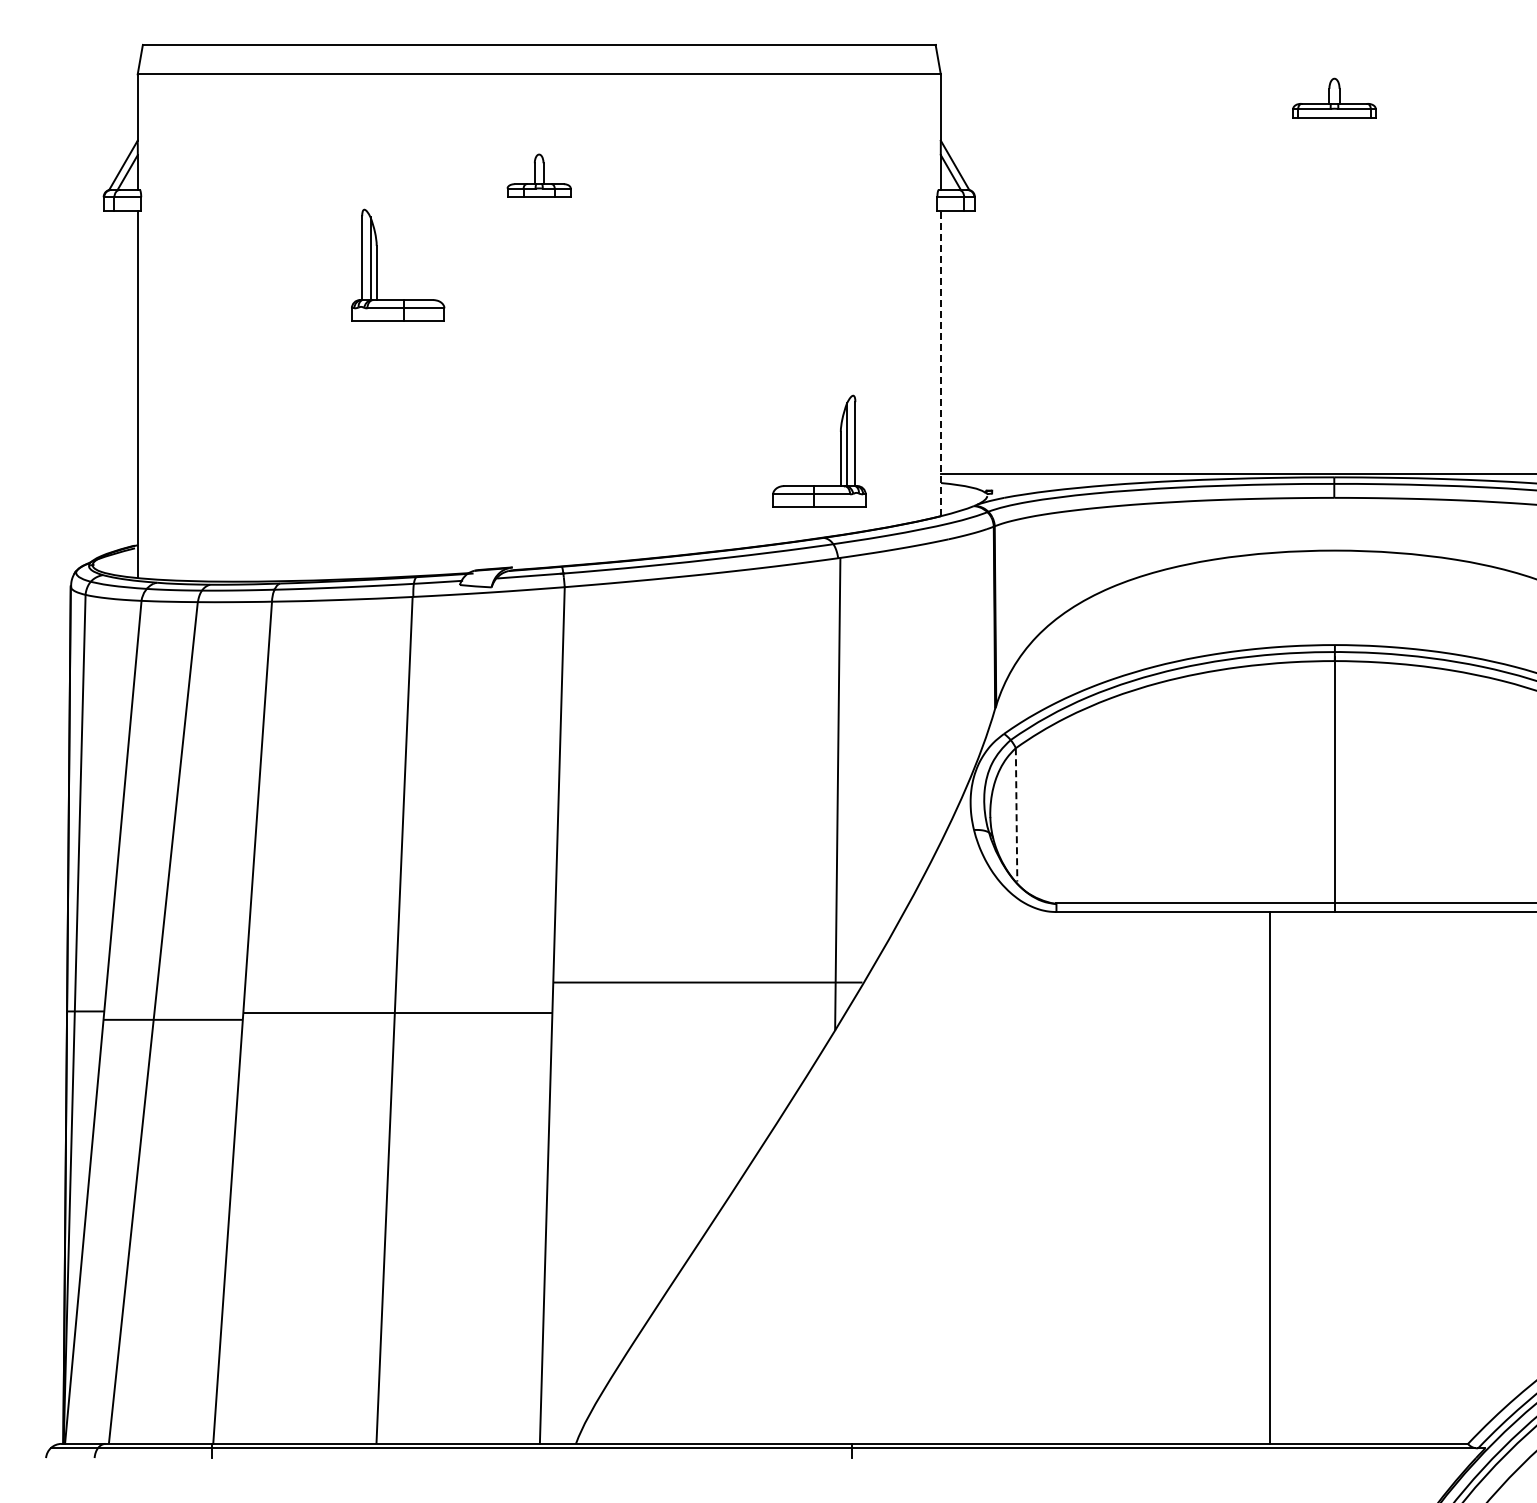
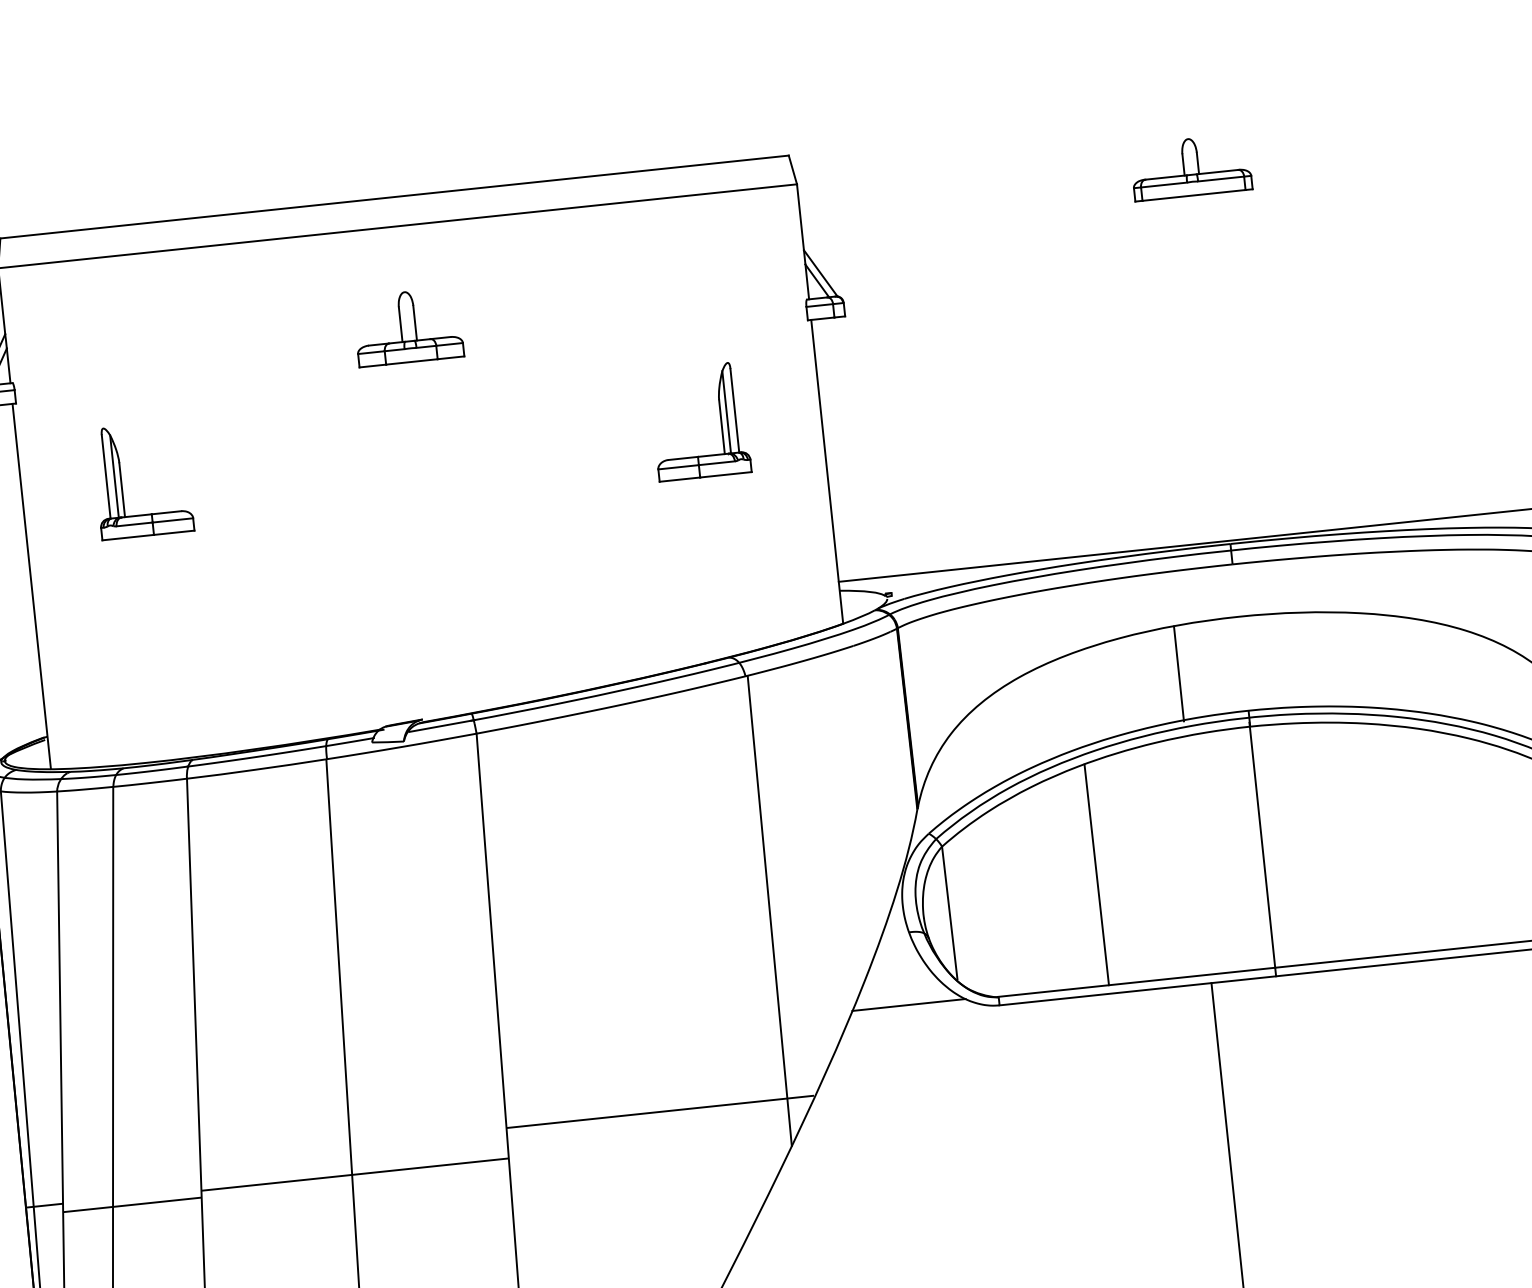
part: (1334, 98) -> (1191, 167), size x1.43
part: (538, 175) -> (407, 326), size x1.67
part: (377, 264) -> (122, 481), moved
line: (940, 363) -> (826, 471), dashed -> solid
part: (840, 450) -> (720, 418), moved
line: (1269, 600) -> (1178, 673), added
line: (1166, 792) -> (1096, 874), added
line: (1016, 814) -> (949, 912), dashed -> solid
line: (966, 902) -> (909, 1005), added

